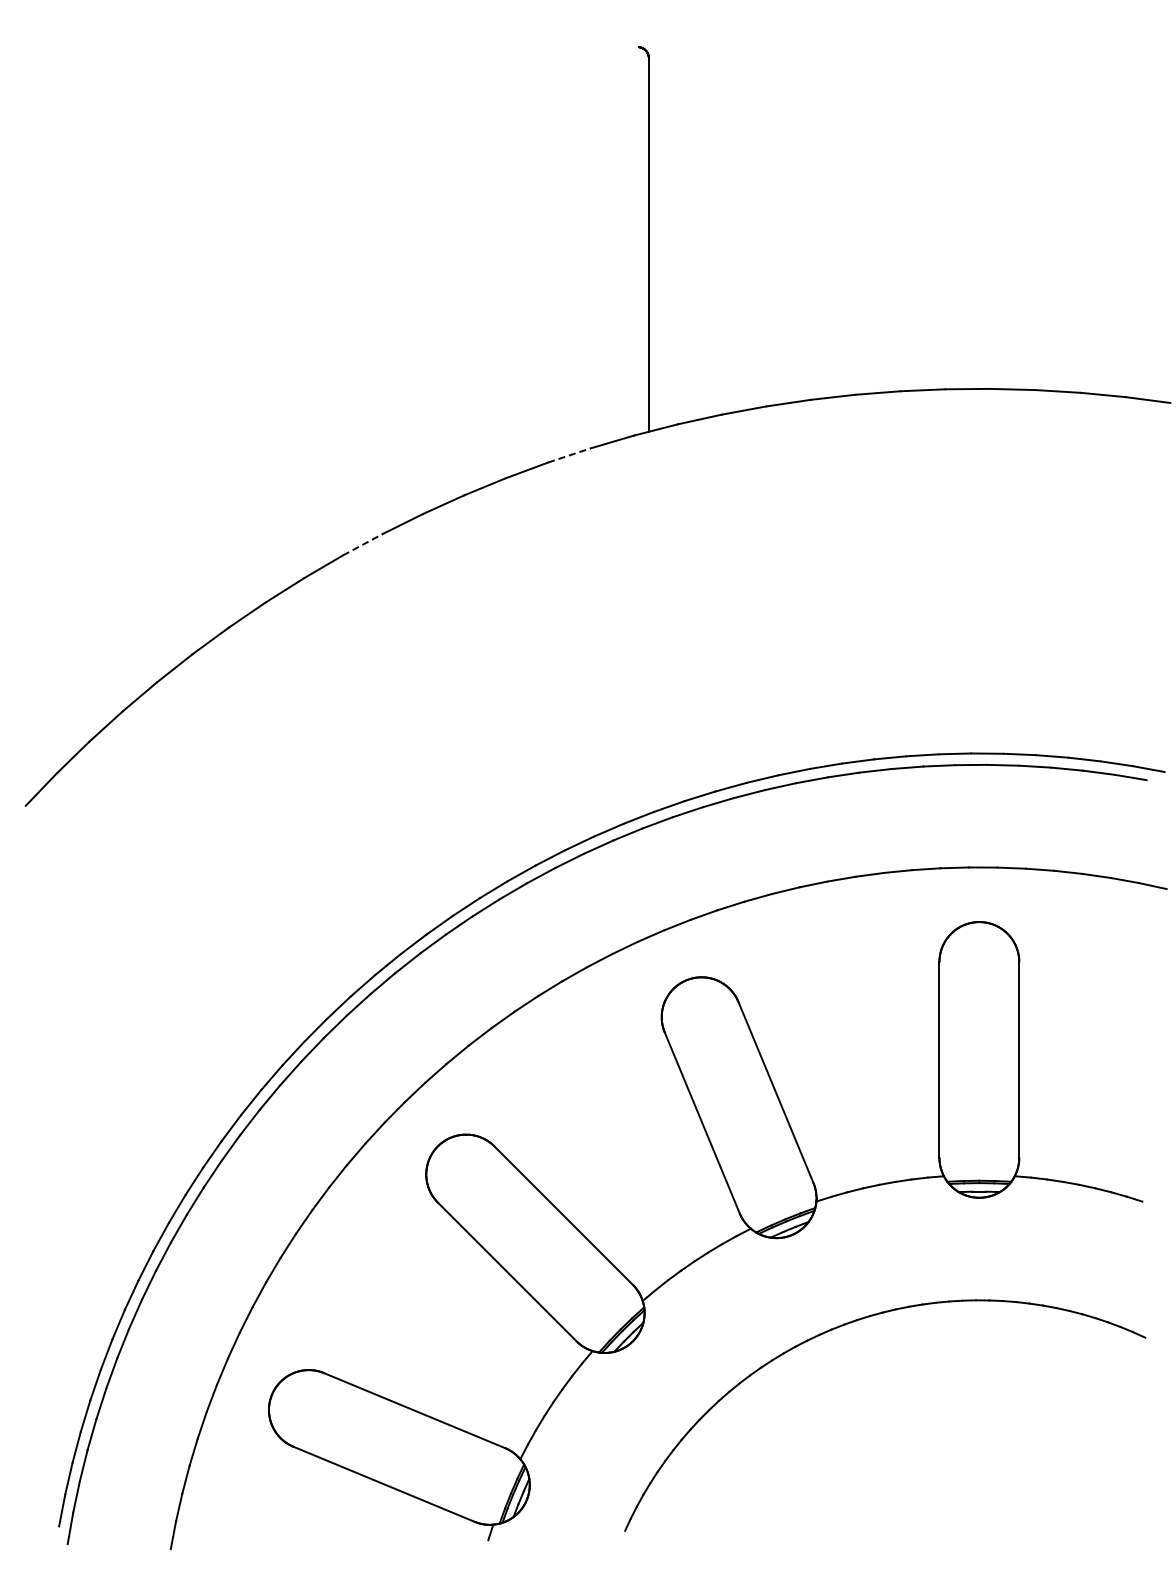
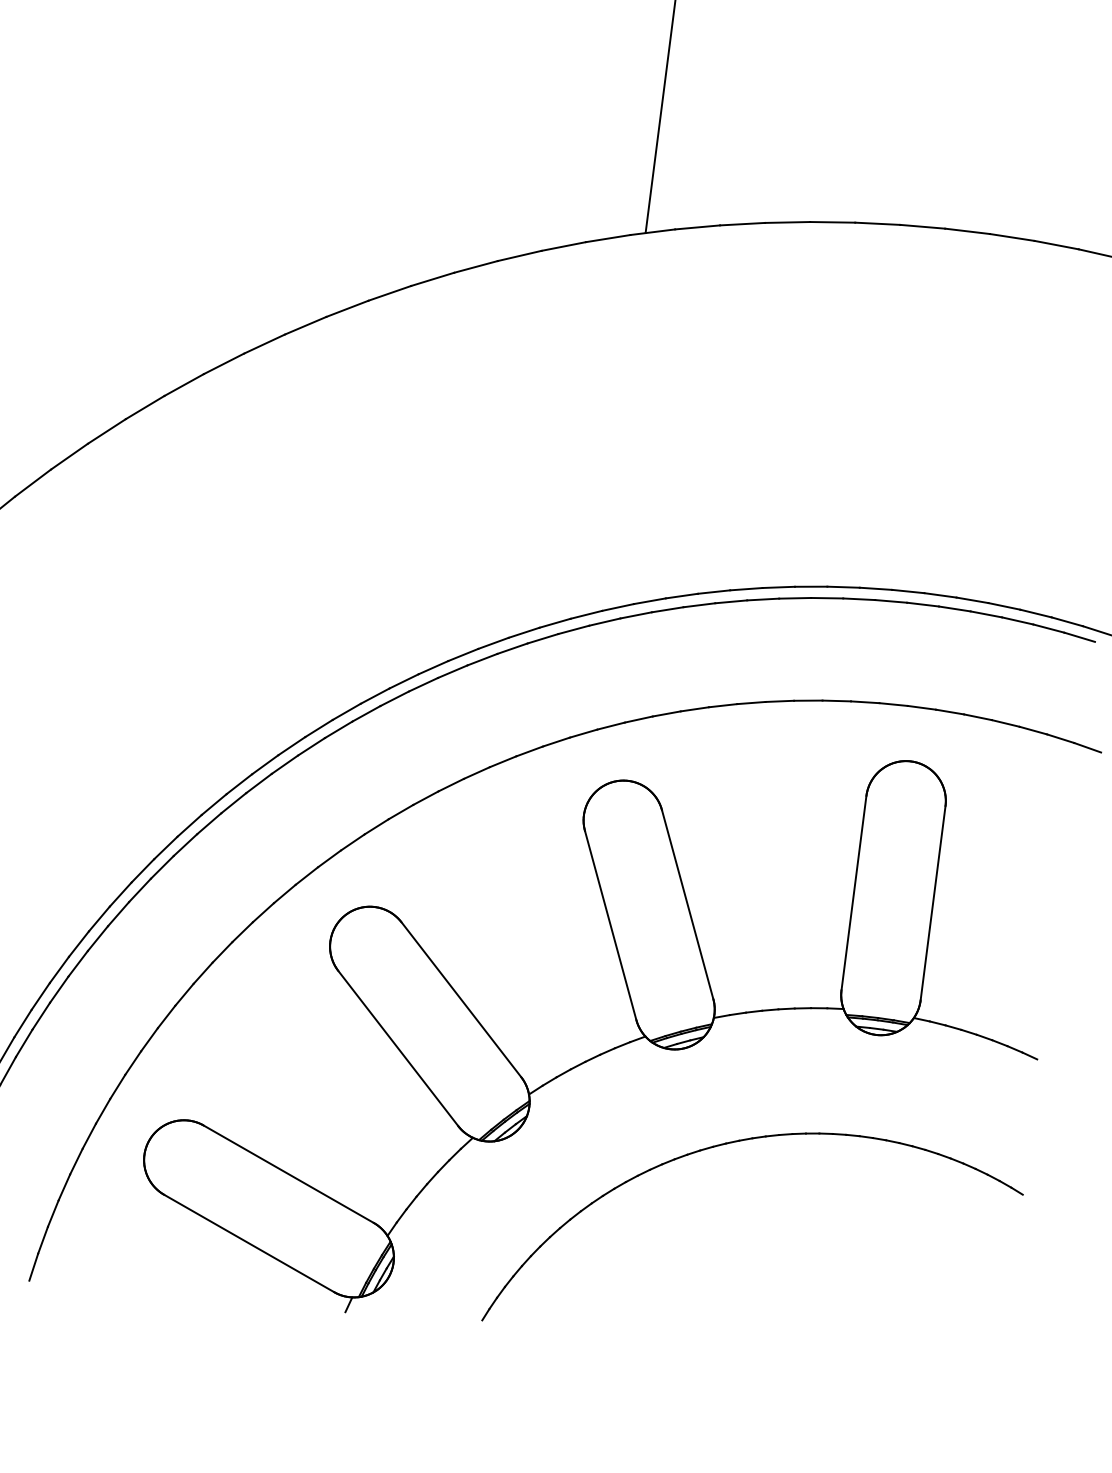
line: (569, 455) -> (563, 246), dashed -> solid
line: (362, 544) -> (347, 308), dashed -> solid

